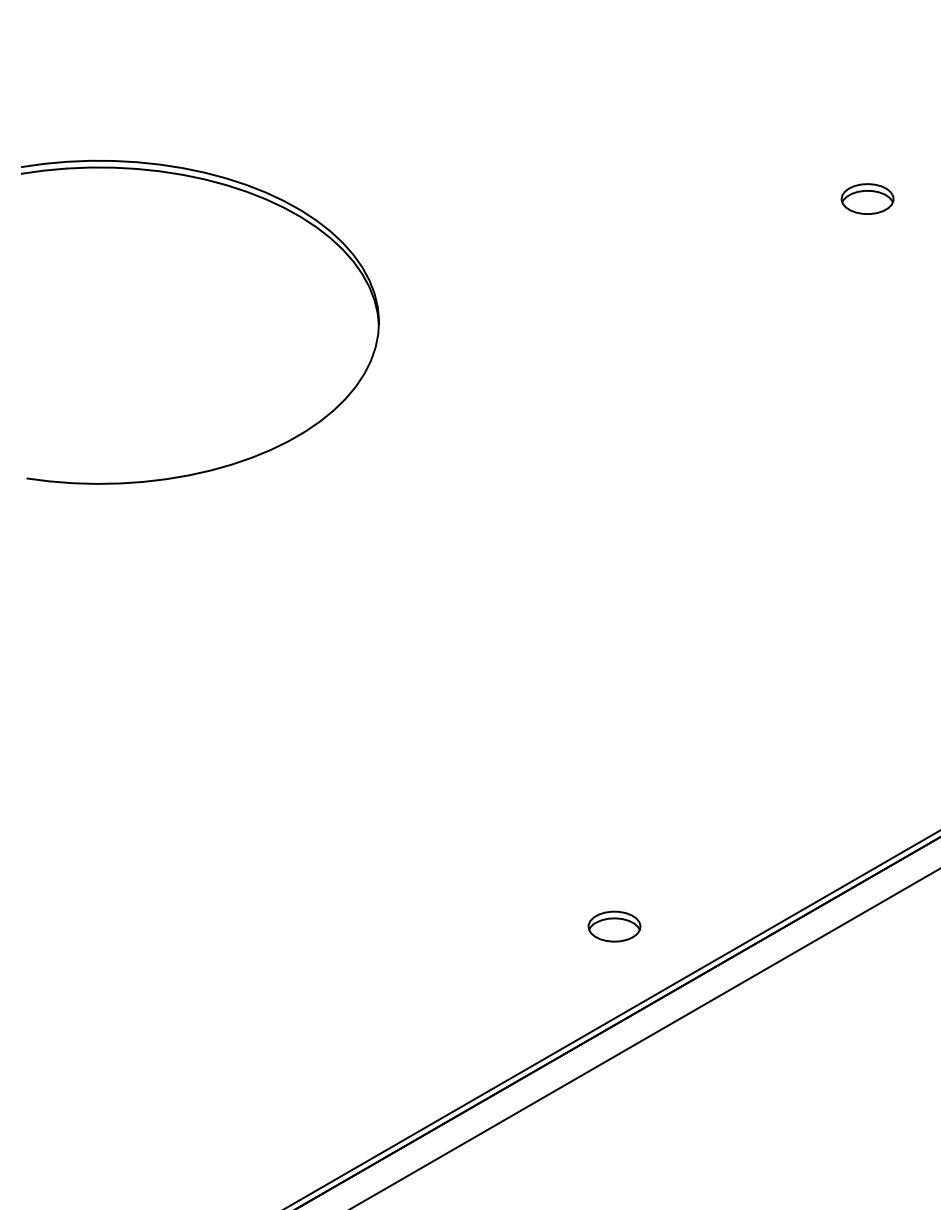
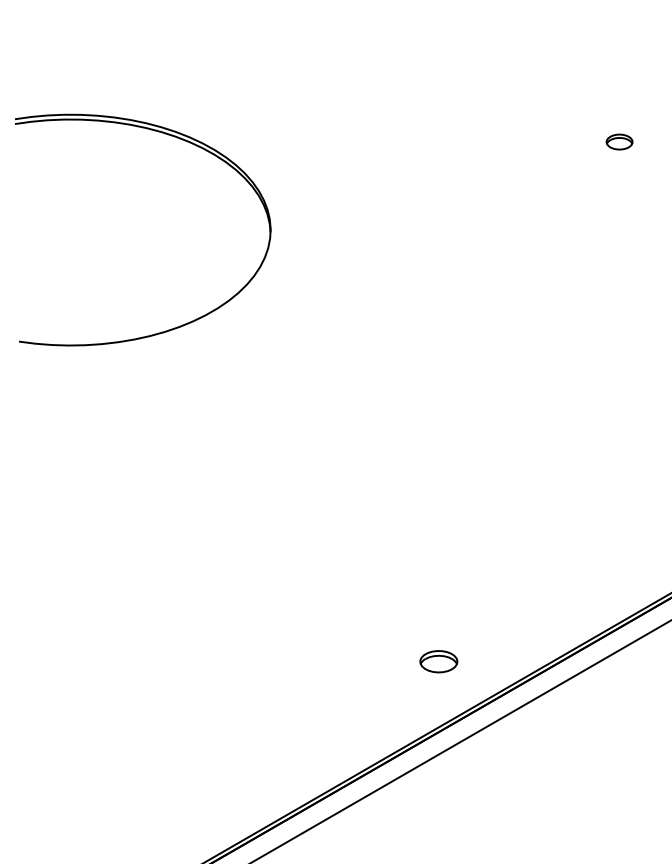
part: (867, 198) -> (619, 141), size x0.7

